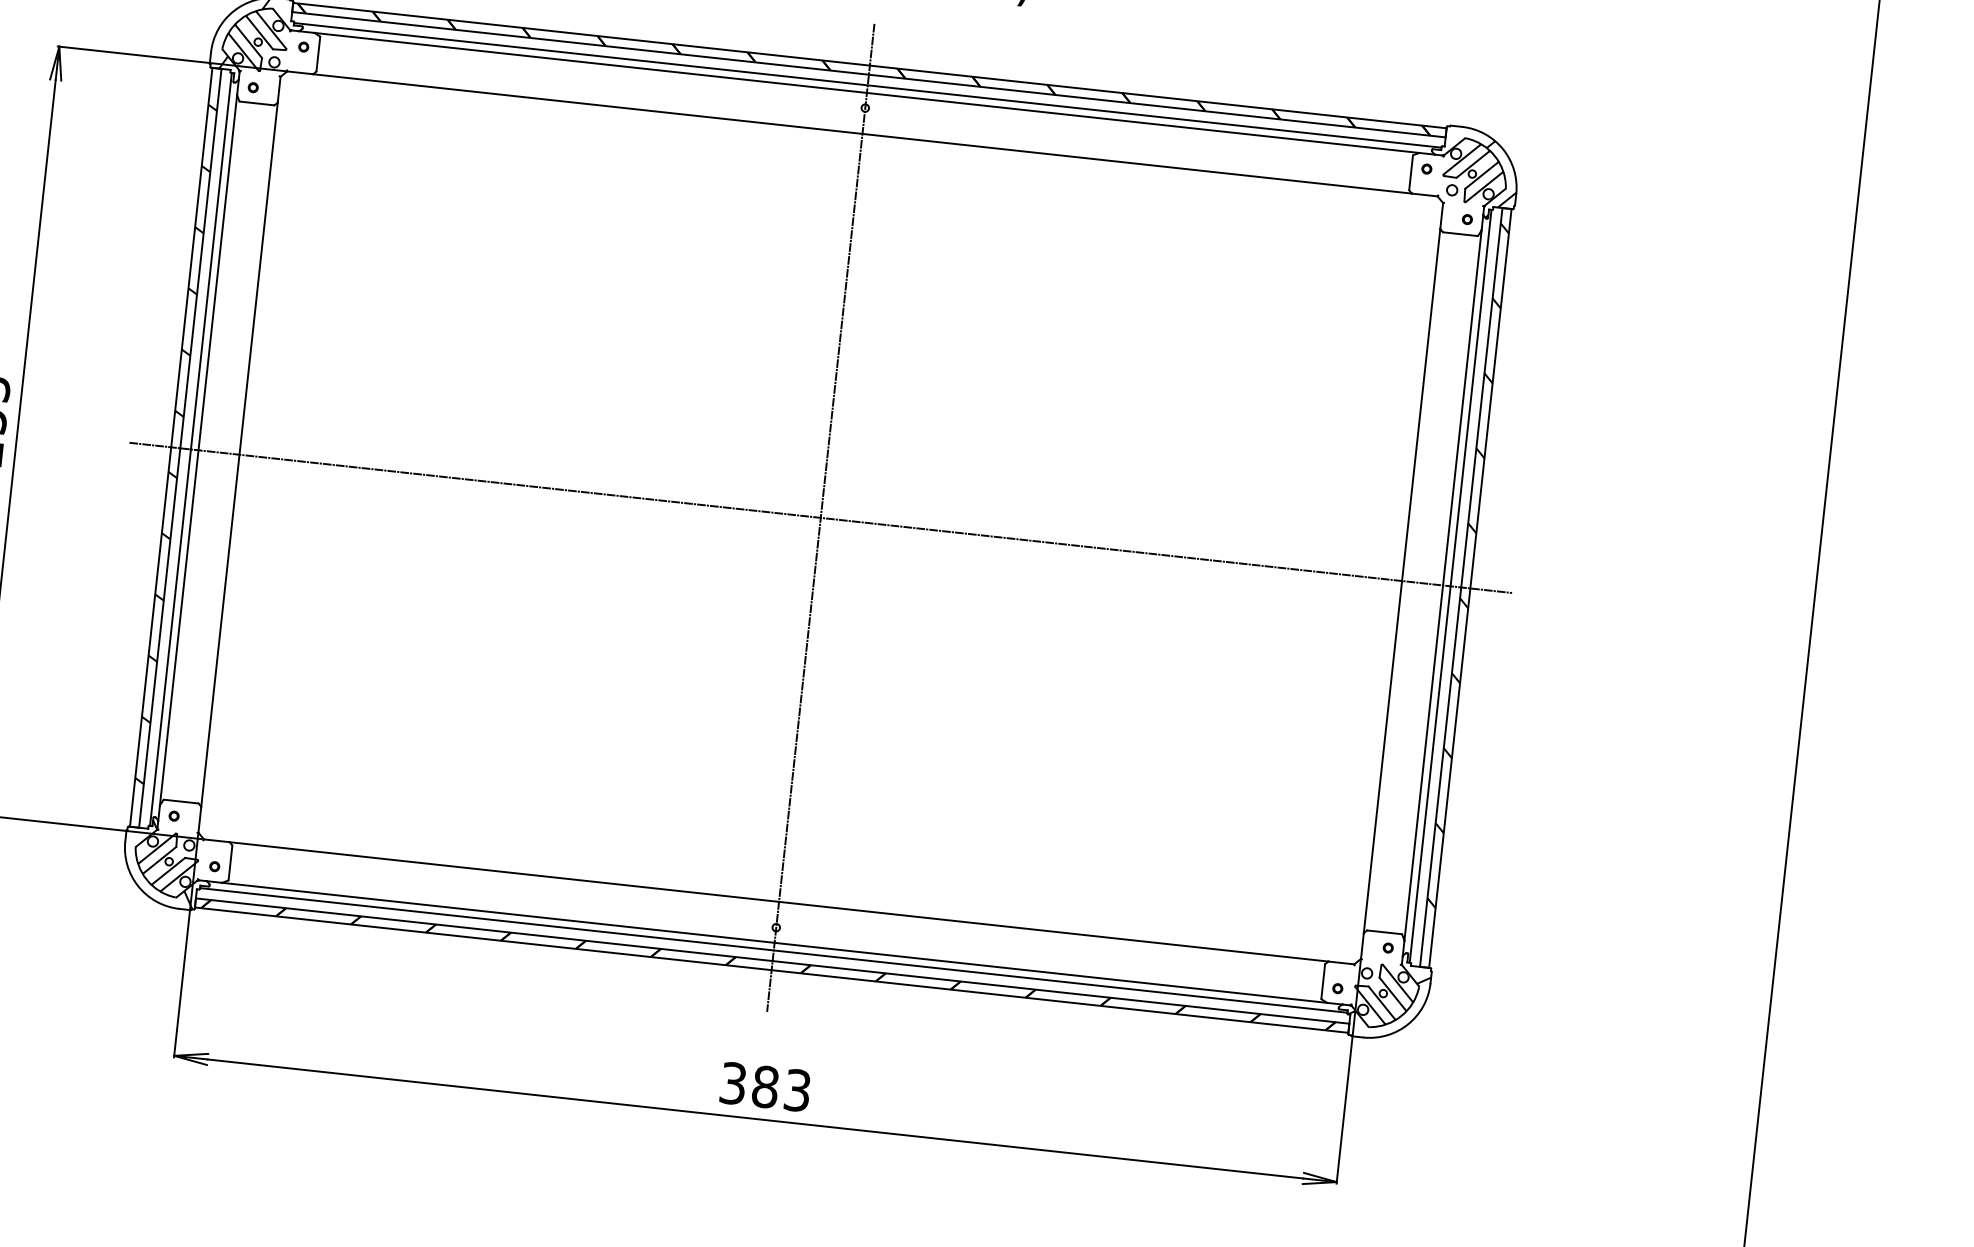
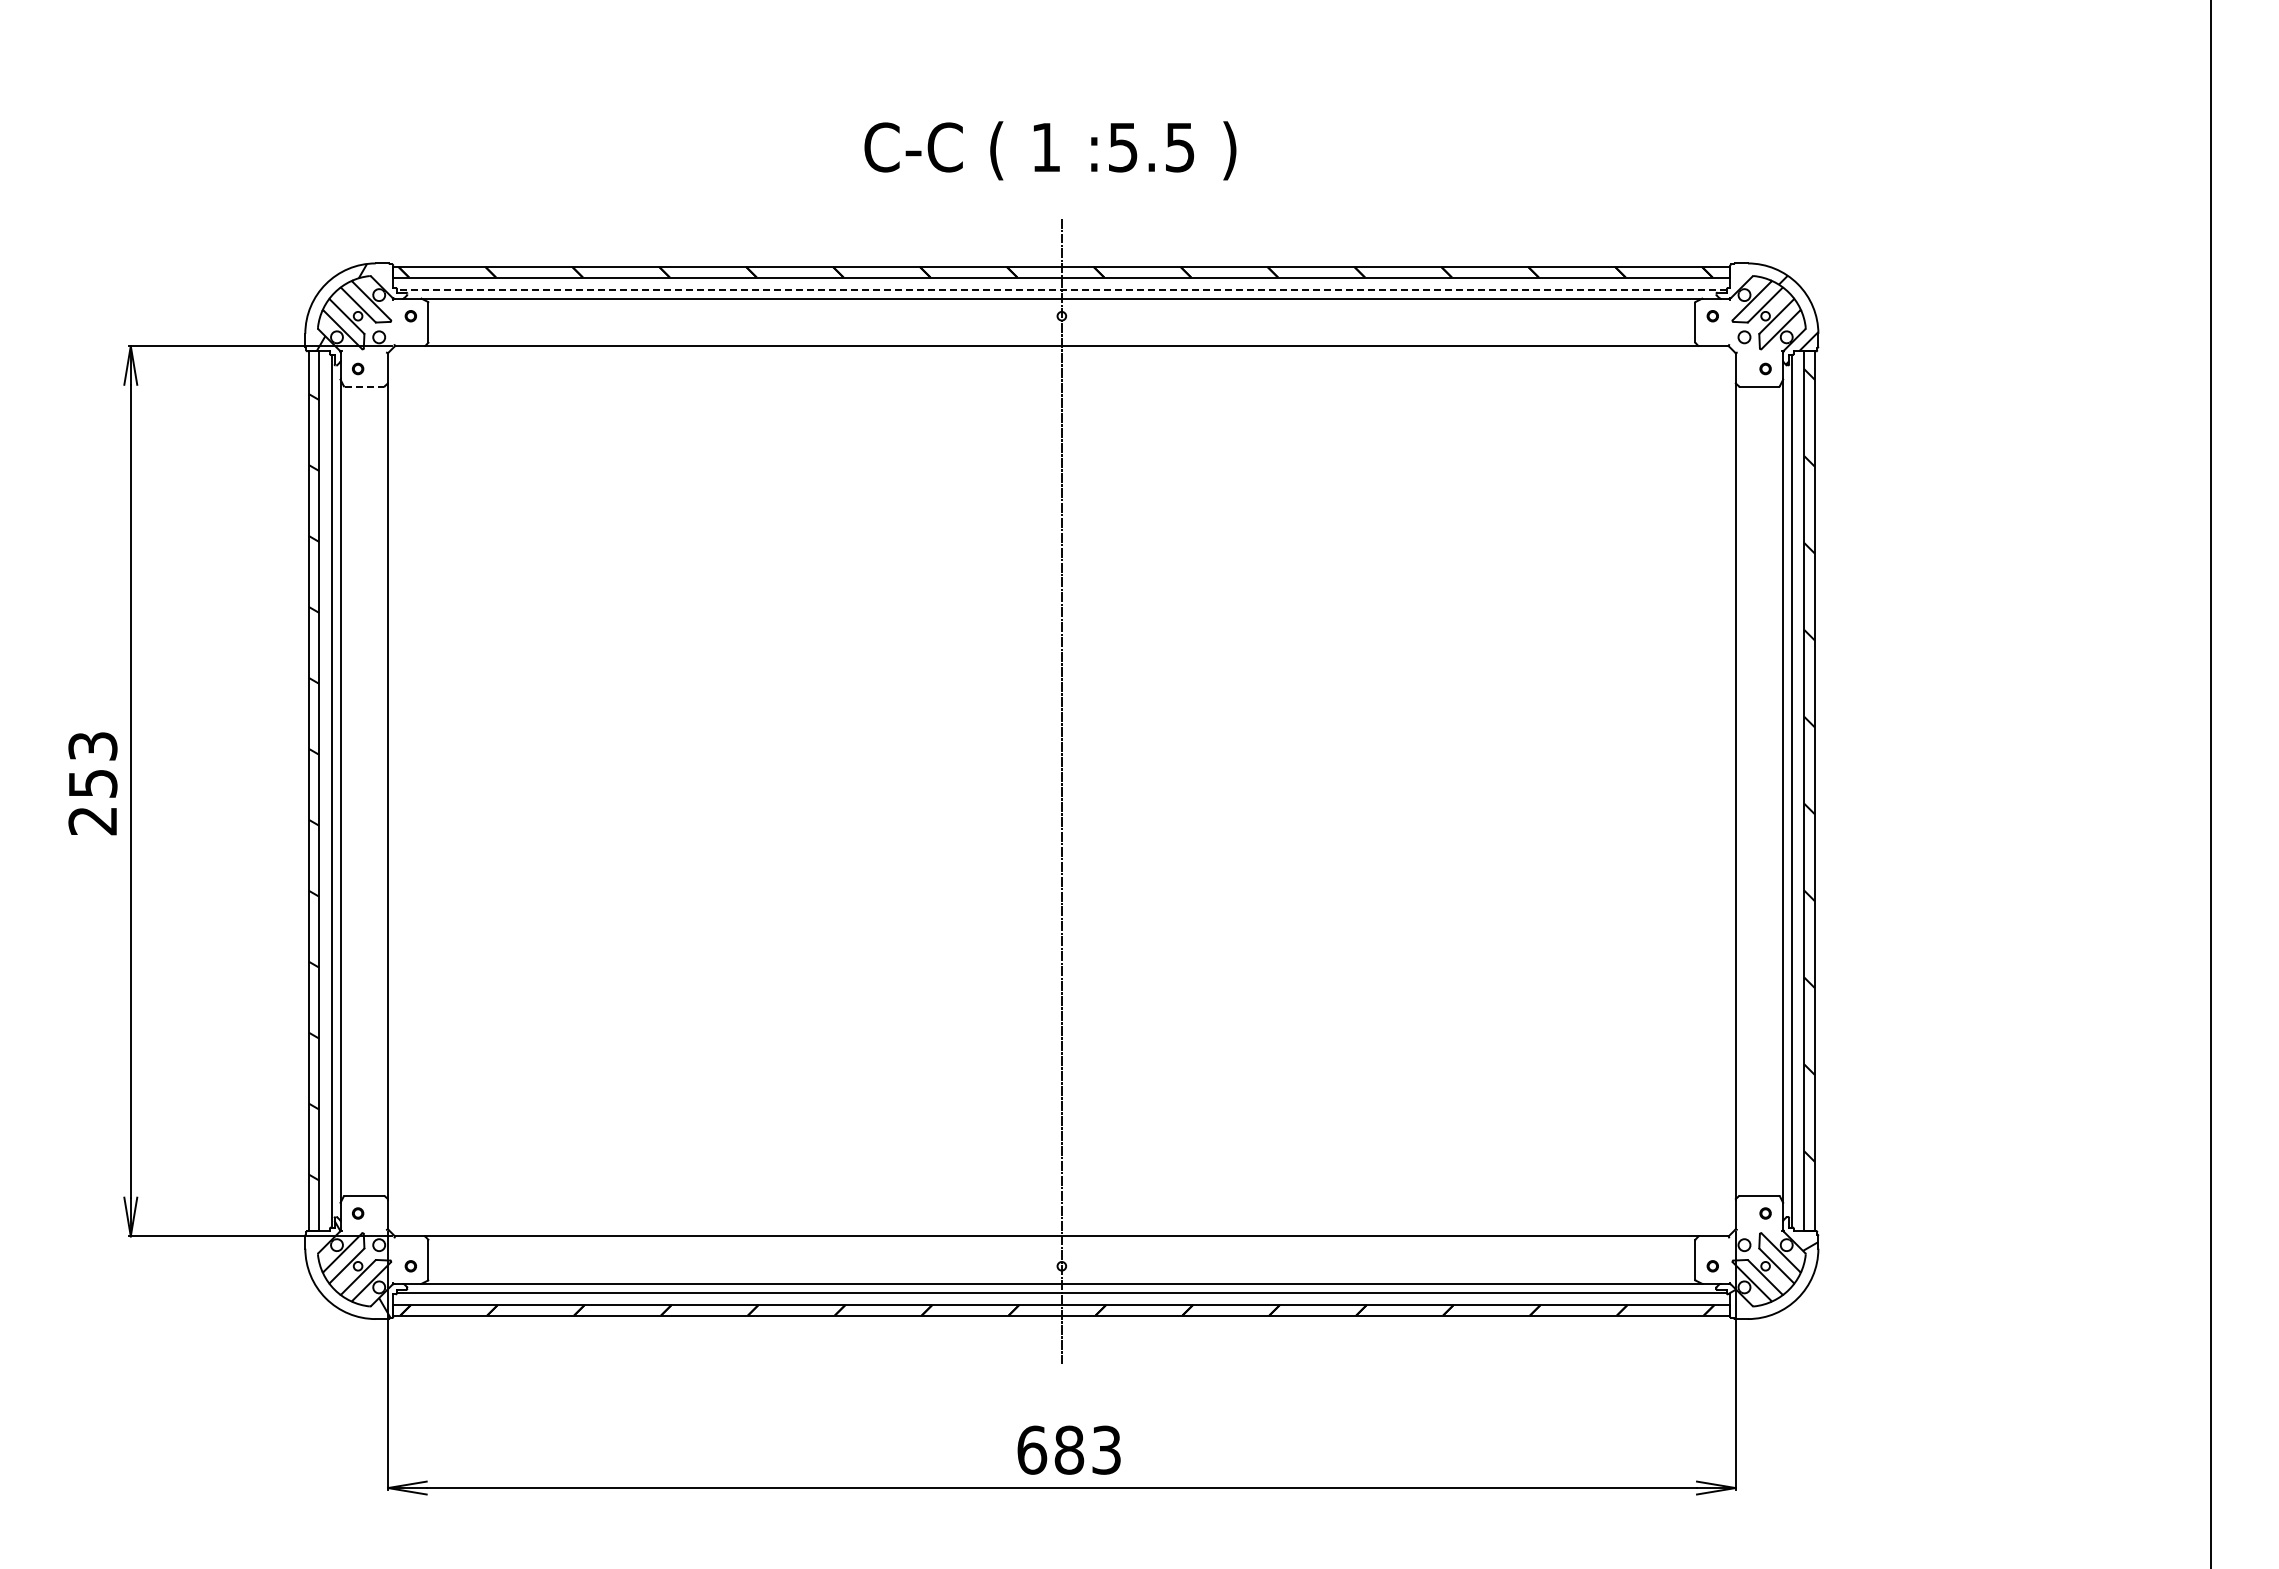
line: (867, 85) -> (1061, 289), solid -> dashed
line: (257, 103) -> (364, 386), solid -> dashed
line: (820, 518) -> (1061, 791), removed
text: (733, 1082) -> (1032, 1449), 383 -> 683

